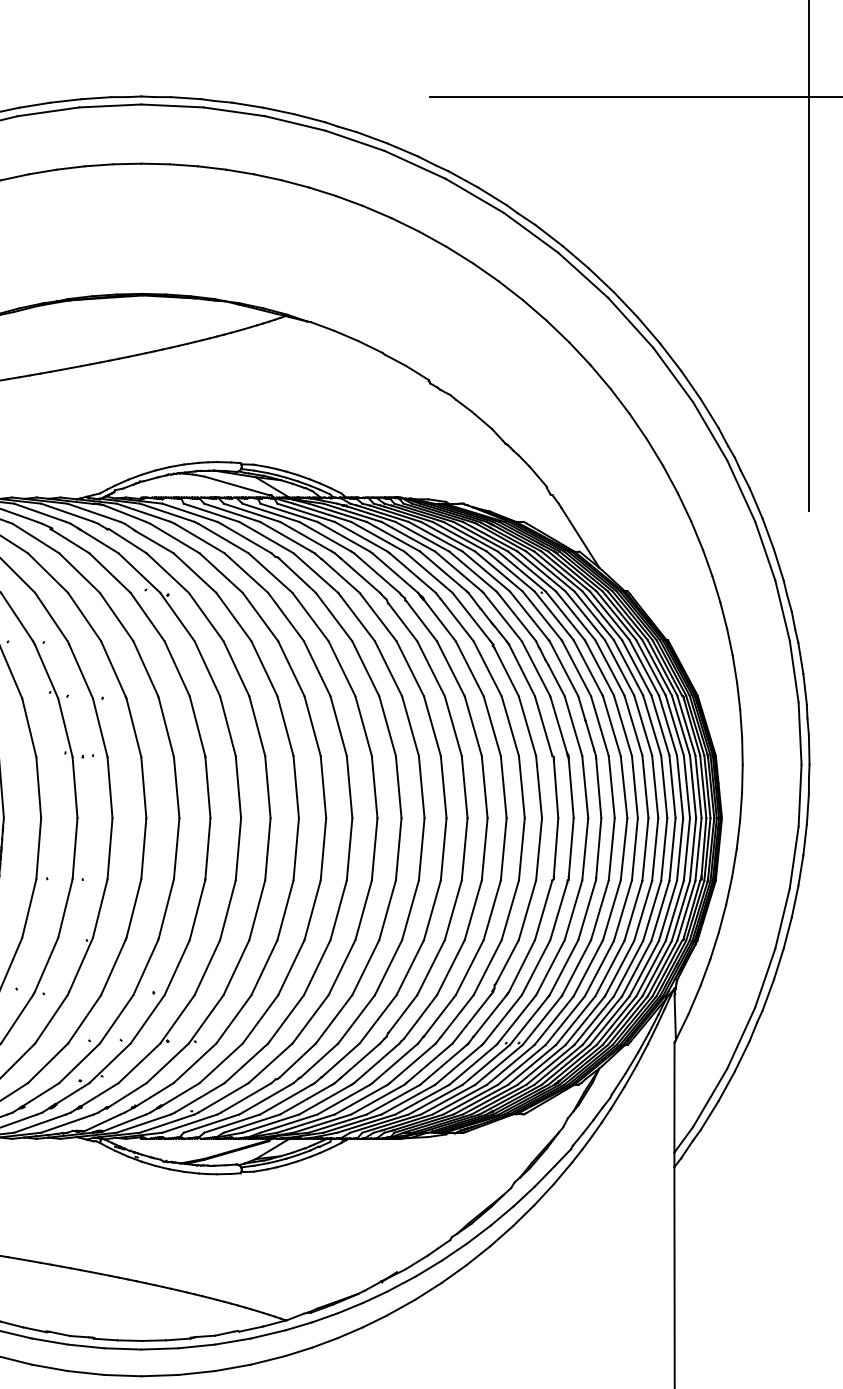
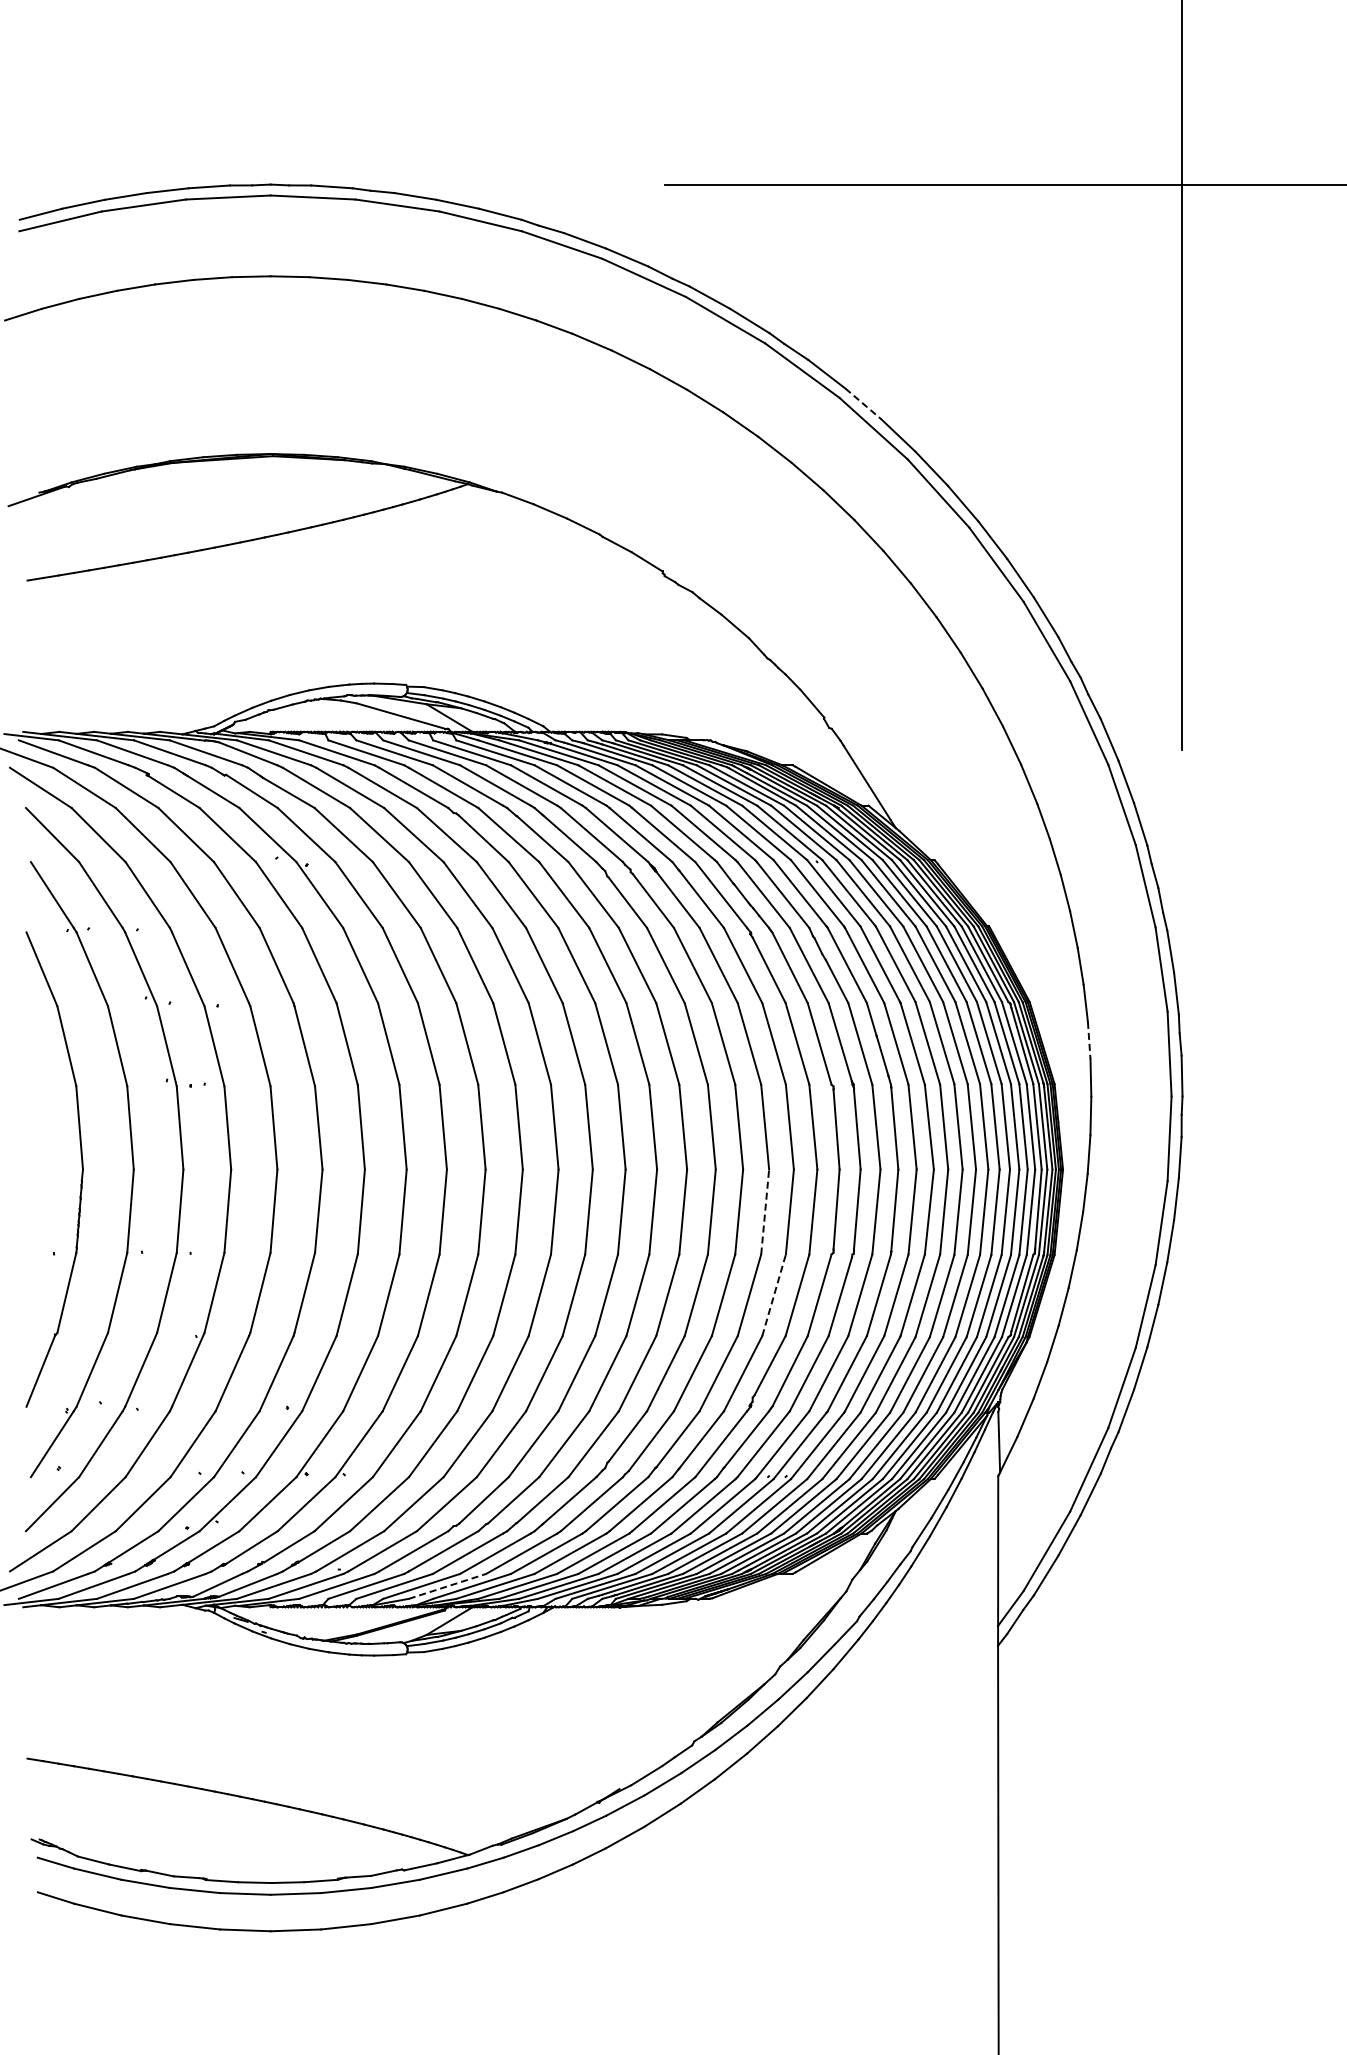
line: (575, 256) -> (863, 403), solid -> dashed
line: (741, 723) -> (1089, 1040), solid -> dashed
line: (503, 849) -> (765, 1212), solid -> dashed
line: (510, 909) -> (774, 1294), solid -> dashed
line: (270, 1123) -> (447, 1586), solid -> dashed

